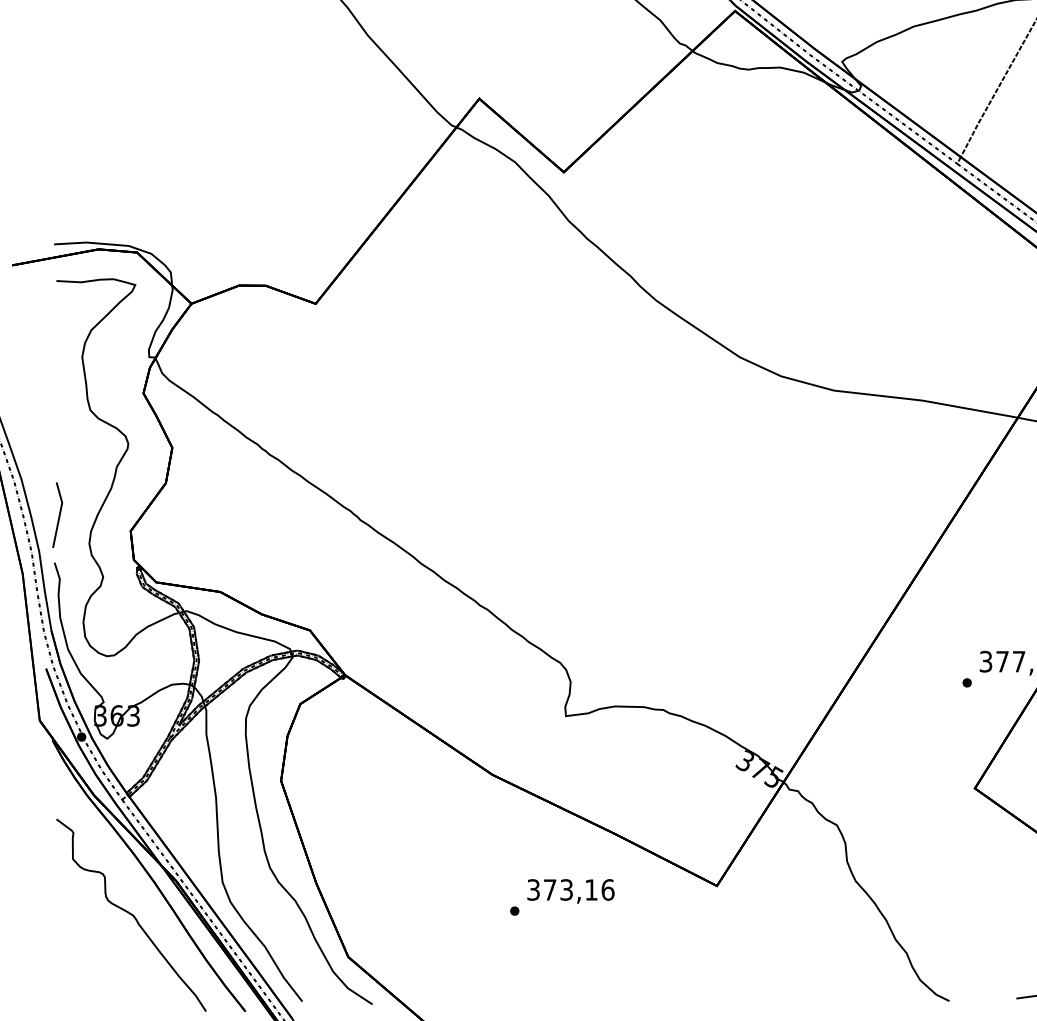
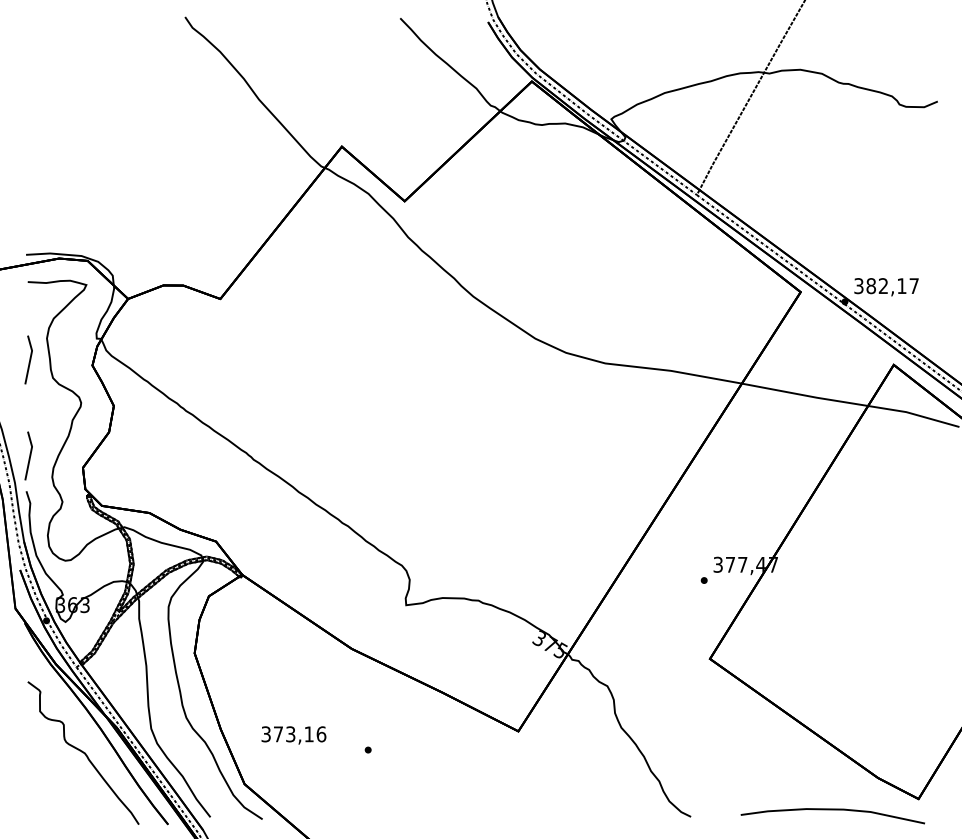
line: (58, 385) -> (29, 359), added
text: (570, 891) -> (293, 735), moved

